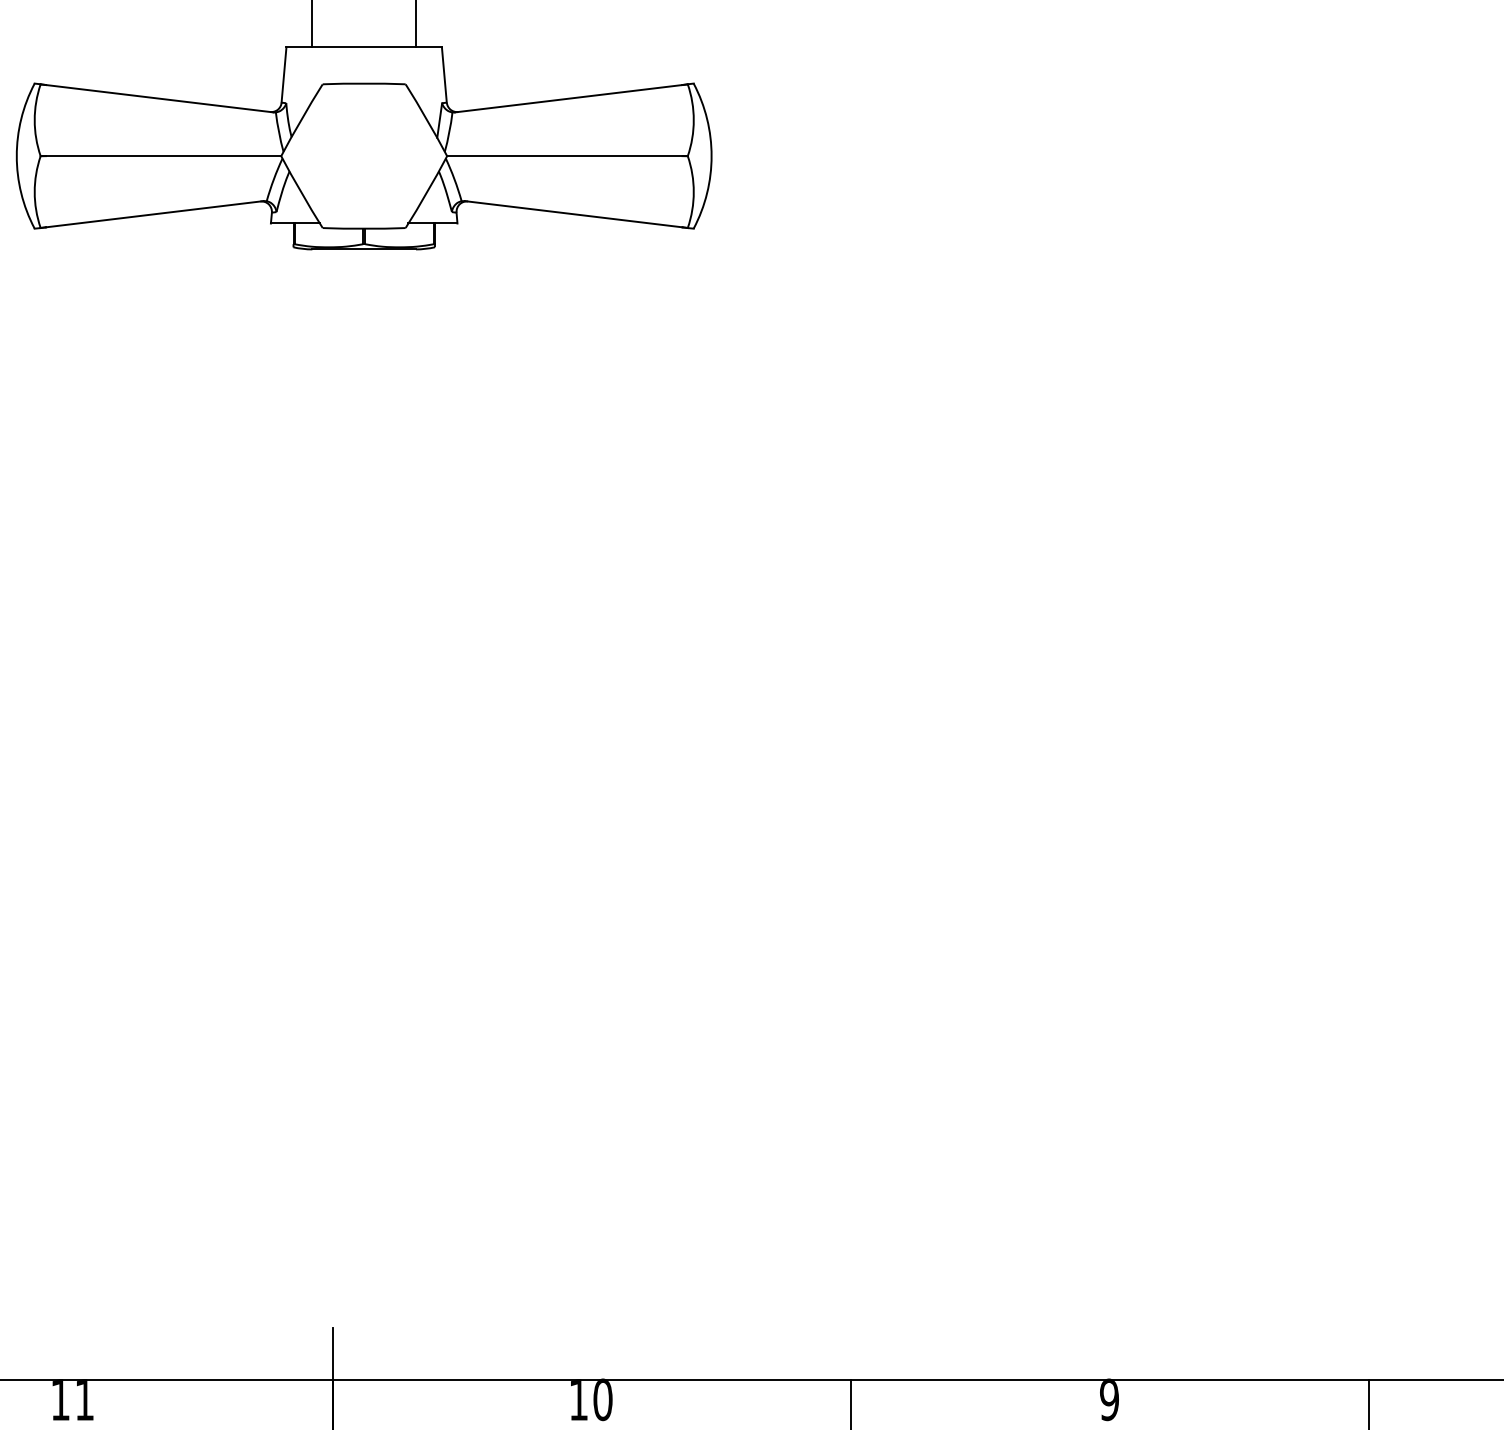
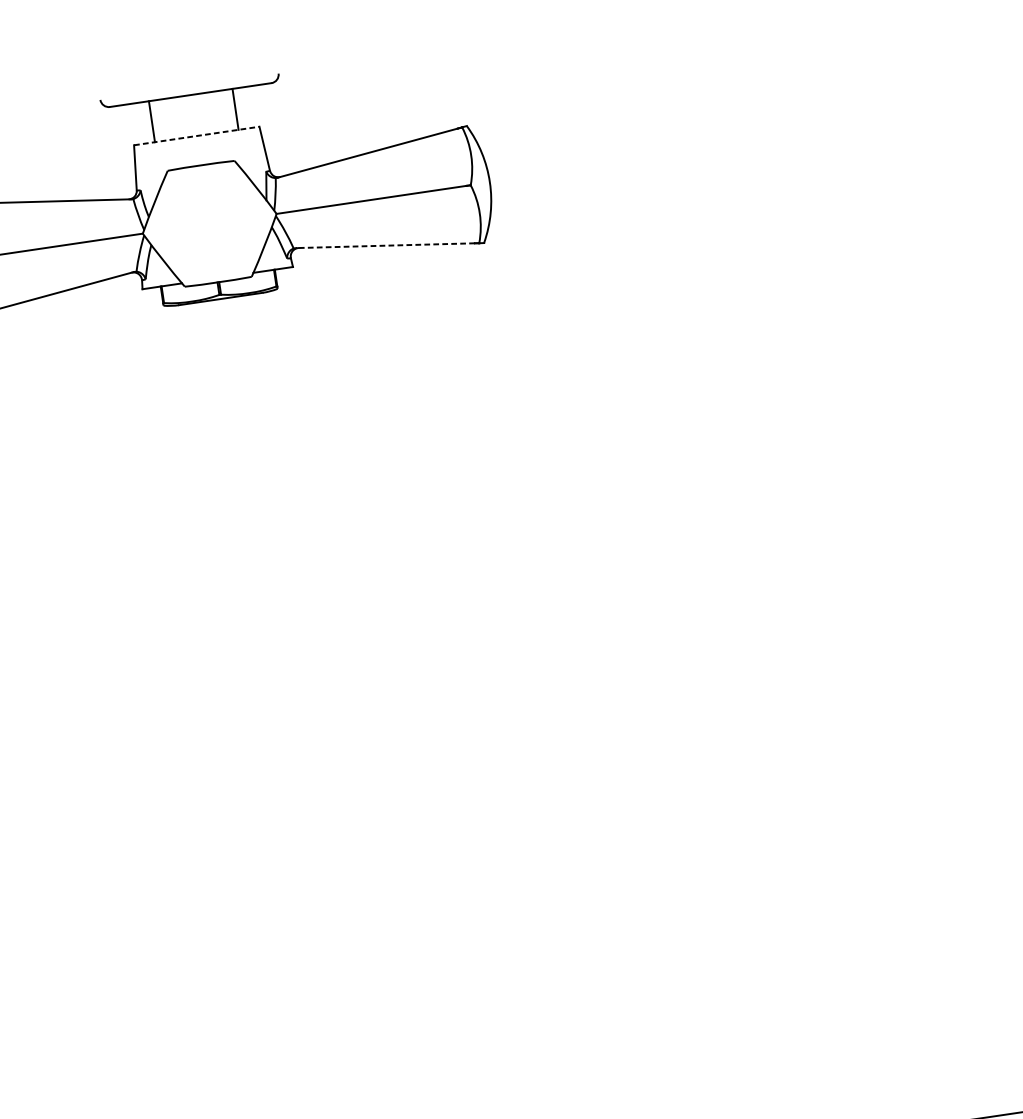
line: (364, 47) -> (197, 136), solid -> dashed
line: (573, 214) -> (385, 245), solid -> dashed

